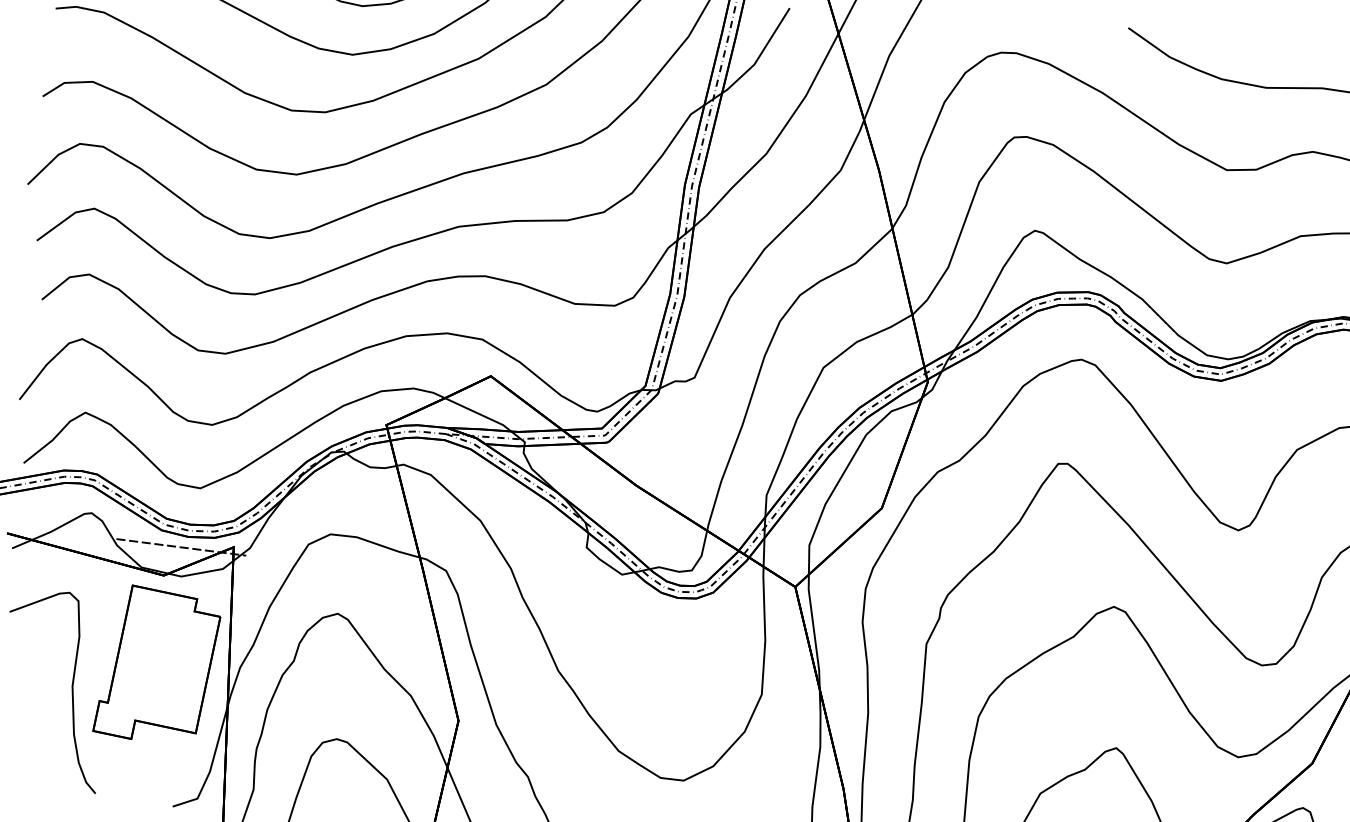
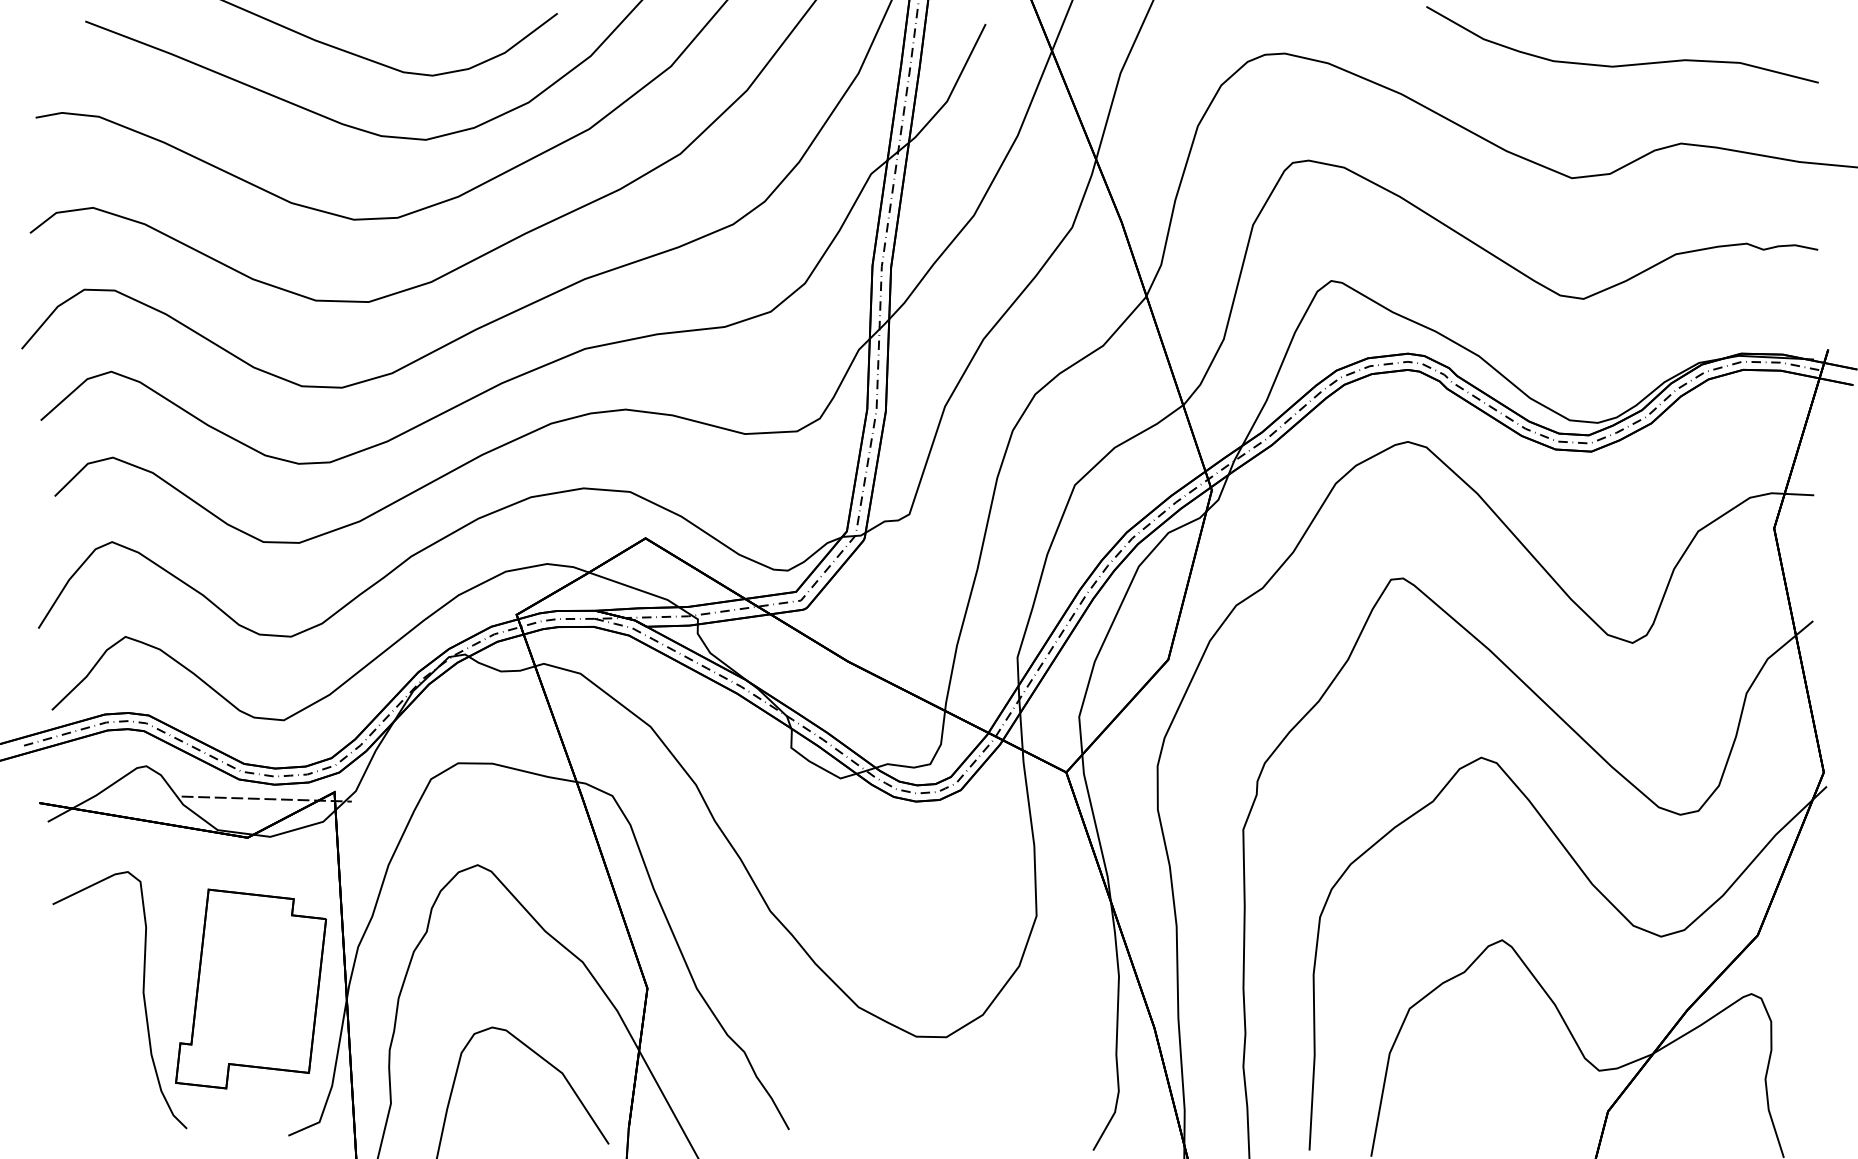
part: (157, 664) -> (250, 988), moved

